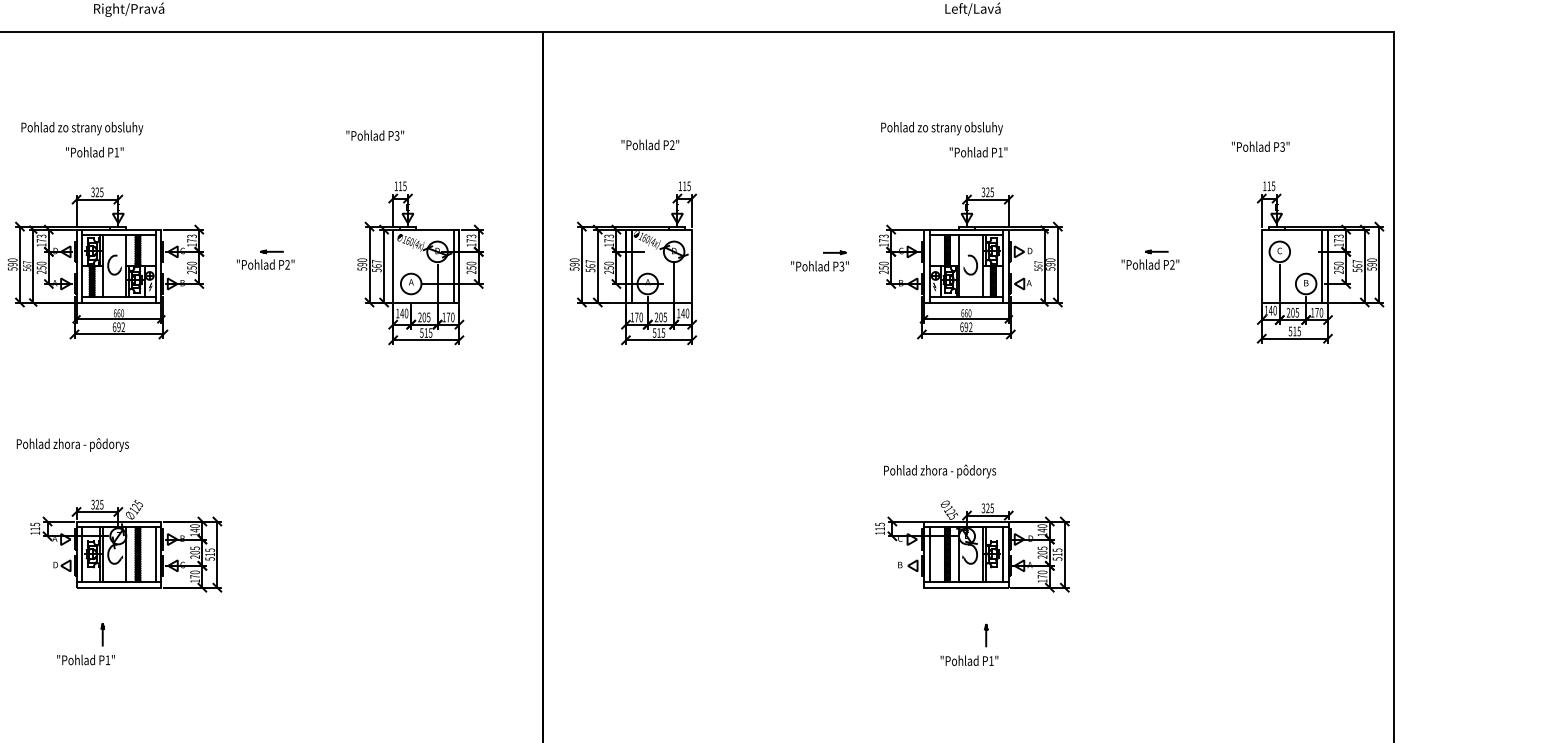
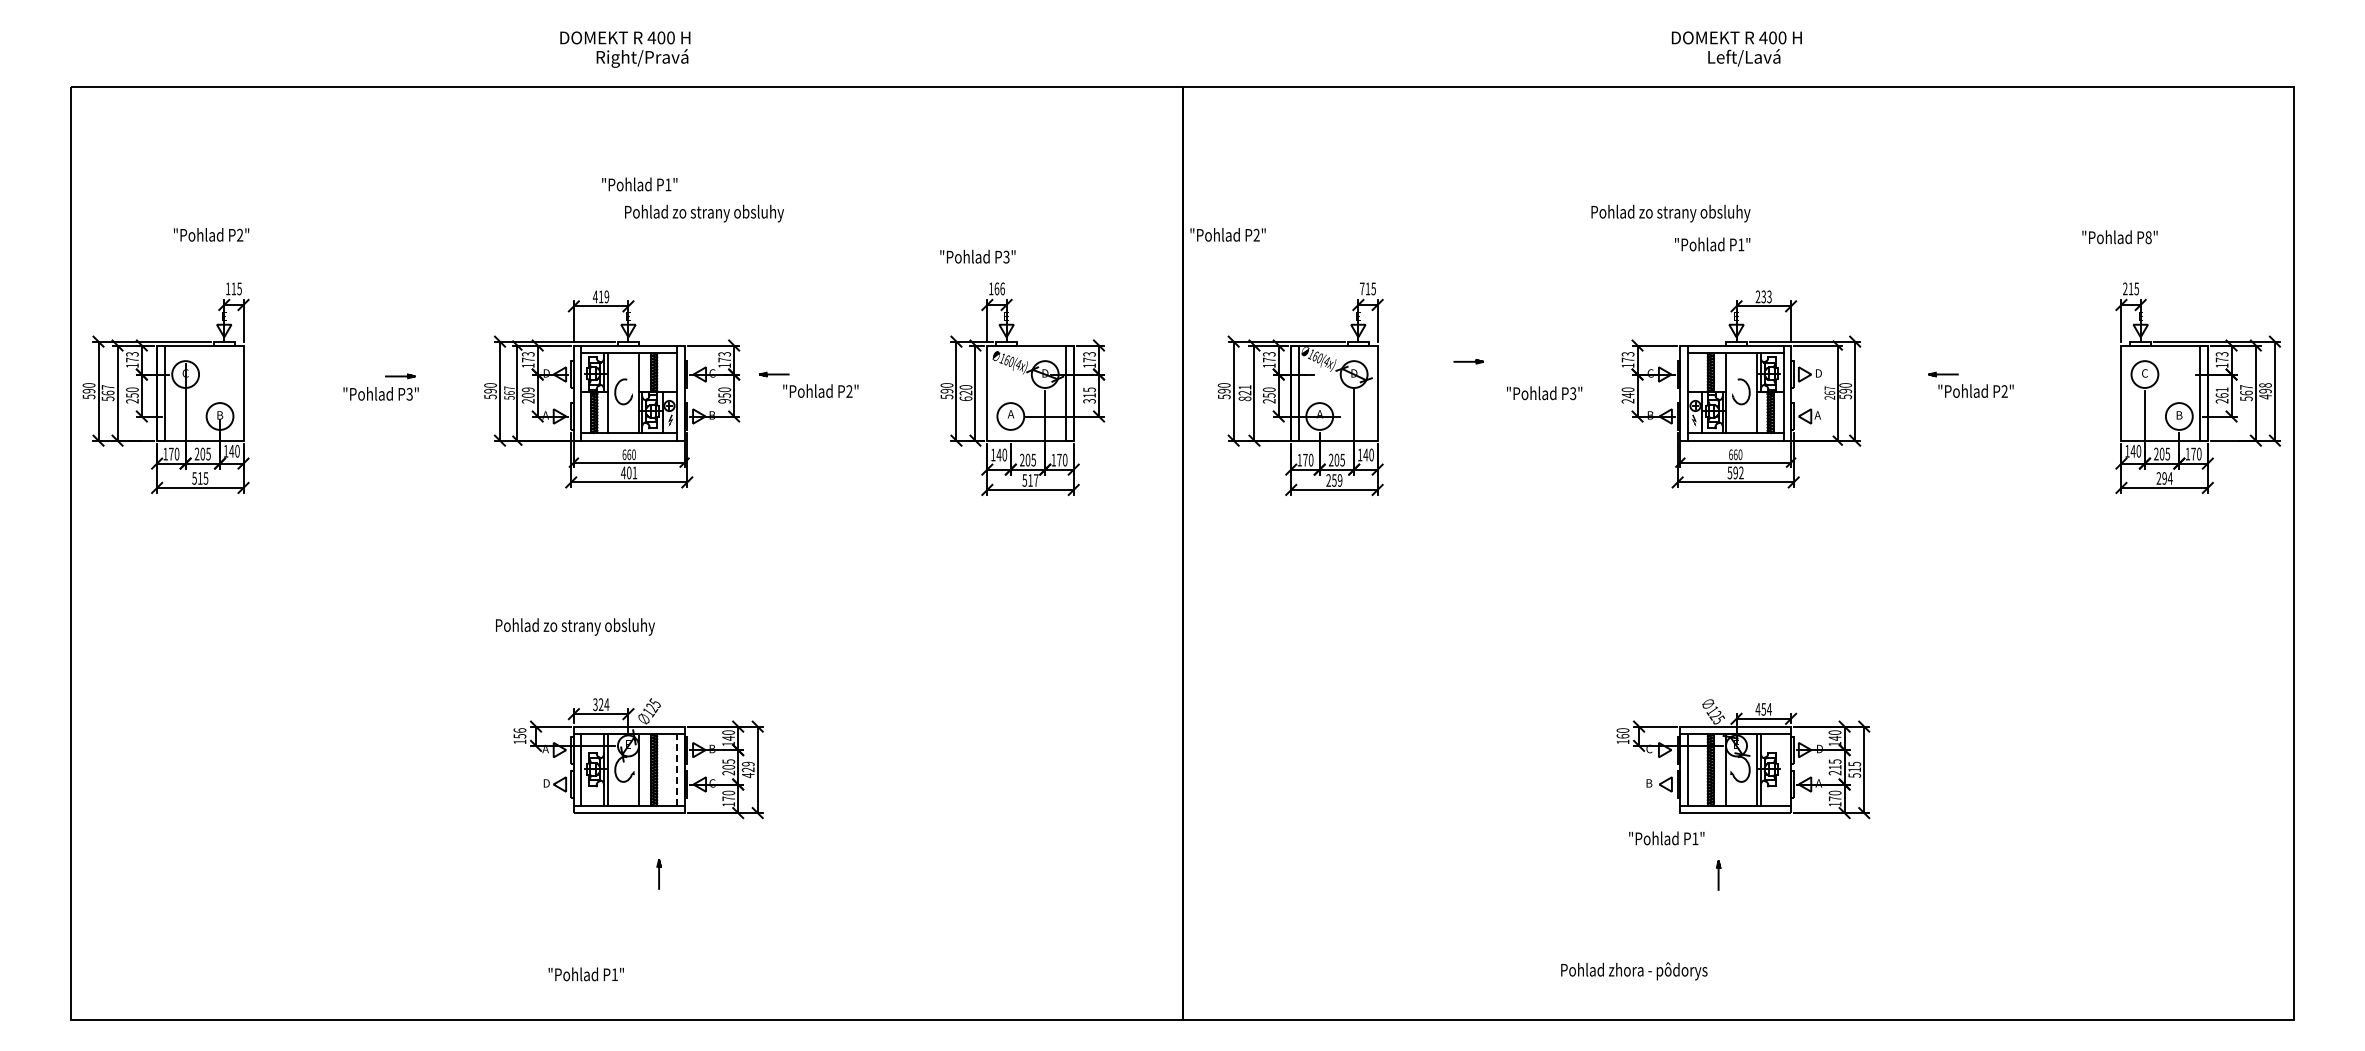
text: (82, 128) -> (704, 213), moved
text: (941, 128) -> (1670, 213), moved
text: (374, 135) -> (977, 256), moved
text: (649, 144) -> (1227, 234), moved
text: (1282, 146) -> (2148, 237), P3" -> P8"
text: (94, 152) -> (639, 184), moved
text: (978, 152) -> (1712, 244), moved
text: (402, 185) -> (999, 288), 115 -> 166
text: (680, 185) -> (1362, 288), 115 -> 715
text: (1264, 185) -> (2125, 288), 115 -> 215
text: (96, 192) -> (600, 296), 325 -> 419
text: (987, 192) -> (1763, 296), 325 -> 233
line: (272, 251) -> (774, 374), moved
line: (1156, 251) -> (1943, 374), moved
line: (834, 252) -> (1468, 361), moved
text: (1372, 264) -> (2265, 391), 590 -> 498
text: (41, 265) -> (527, 392), 250 -> 209
text: (1338, 265) -> (2221, 392), 250 -> 261
text: (376, 266) -> (965, 393), 567 -> 620
text: (590, 266) -> (1244, 393), 567 -> 821
text: (471, 267) -> (1089, 395), 250 -> 315
text: (883, 267) -> (1627, 395), 250 -> 240
text: (1038, 269) -> (1829, 397), 567 -> 267
text: (192, 272) -> (725, 401), 250 -> 950
text: (119, 326) -> (629, 472), 692 -> 401
text: (961, 326) -> (1729, 472), 692 -> 592
text: (1294, 331) -> (2164, 478), 515 -> 294
text: (430, 333) -> (1035, 480), 515 -> 517
text: (659, 333) -> (1334, 480), 515 -> 259
text: (98, 444) -> (602, 626), Pohlad zhora - pôdorys -> Pohlad zo strany obsluhy
text: (940, 471) -> (1634, 971), moved
text: (101, 504) -> (606, 704), 325 -> 324
text: (987, 508) -> (1763, 709), 325 -> 454
text: (34, 526) -> (519, 733), 115 -> 156
text: (879, 526) -> (1622, 733), 115 -> 160
text: (1042, 552) -> (1834, 767), 205 -> 215
line: (155, 554) -> (677, 769), solid -> dashed
text: (209, 554) -> (747, 769), 515 -> 429
line: (1002, 554) -> (1783, 769), removed
line: (102, 634) -> (658, 874), moved
line: (986, 635) -> (1718, 875), moved
text: (85, 660) -> (585, 974), moved
text: (969, 660) -> (1666, 838), moved

